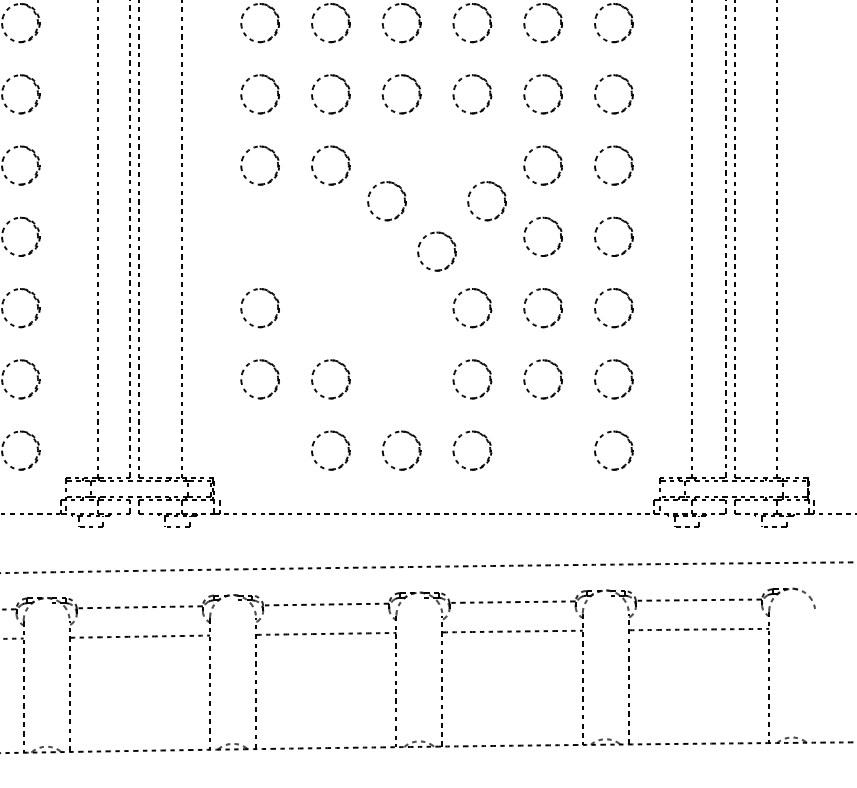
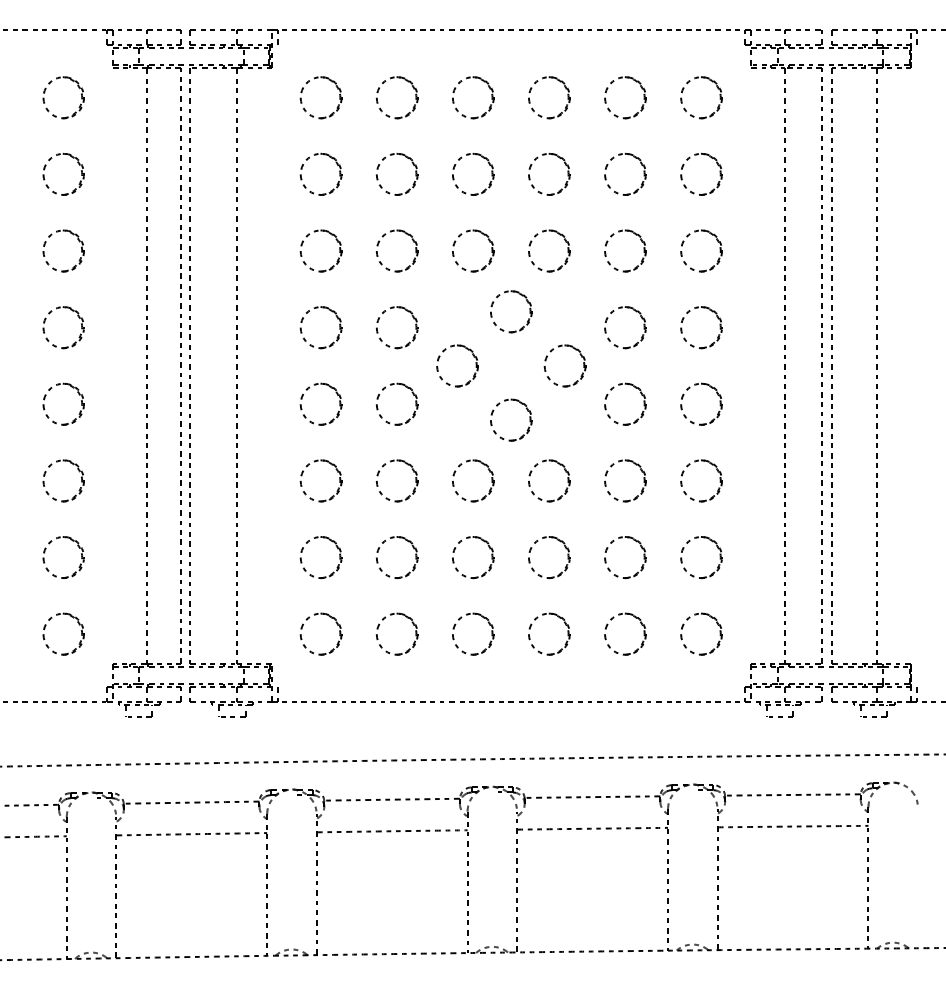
part: (452, 143) -> (527, 303), added
part: (267, 221) -> (329, 387), added
part: (345, 227) -> (412, 394), added
part: (414, 297) -> (487, 469), added
part: (315, 299) -> (380, 471), added
part: (416, 371) -> (489, 549), added
part: (267, 435) -> (329, 617), added
part: (558, 442) -> (641, 625), added

